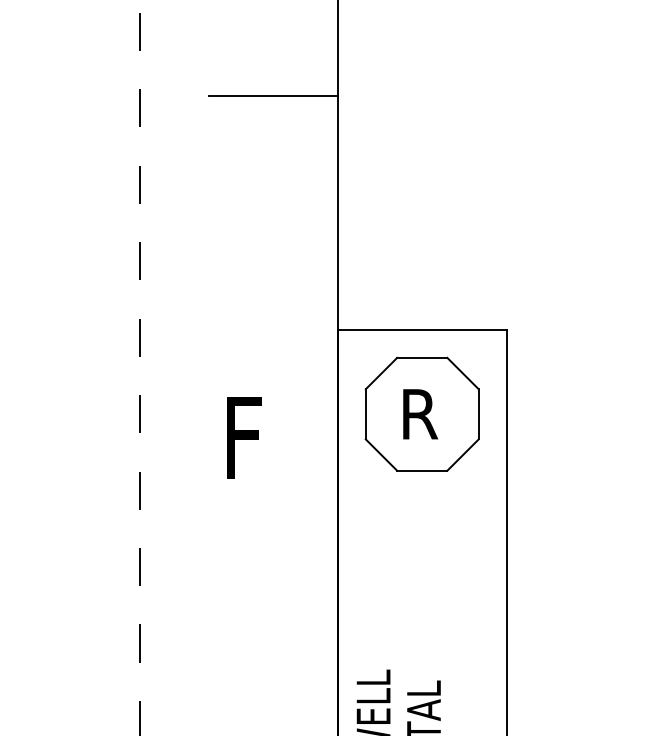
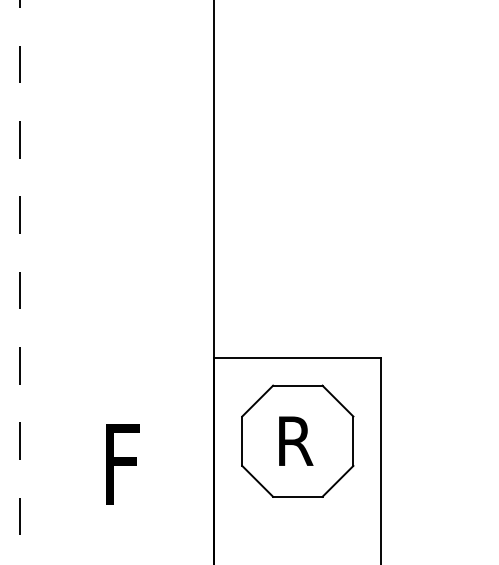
line: (273, 96) -> (151, 128), removed

